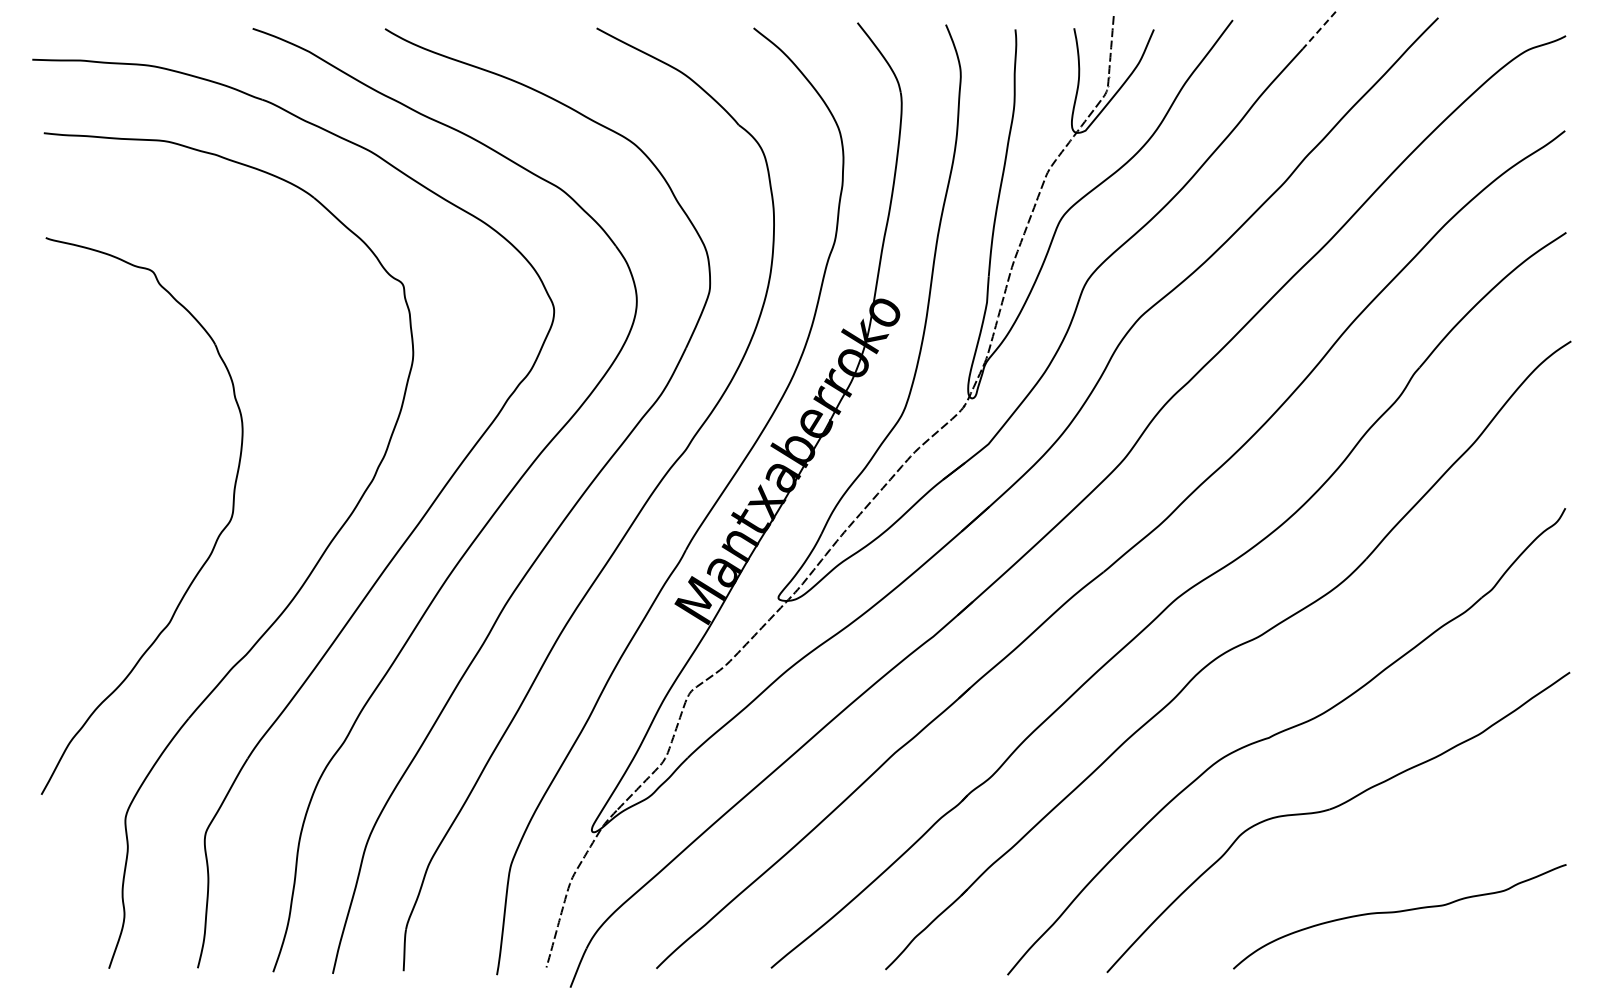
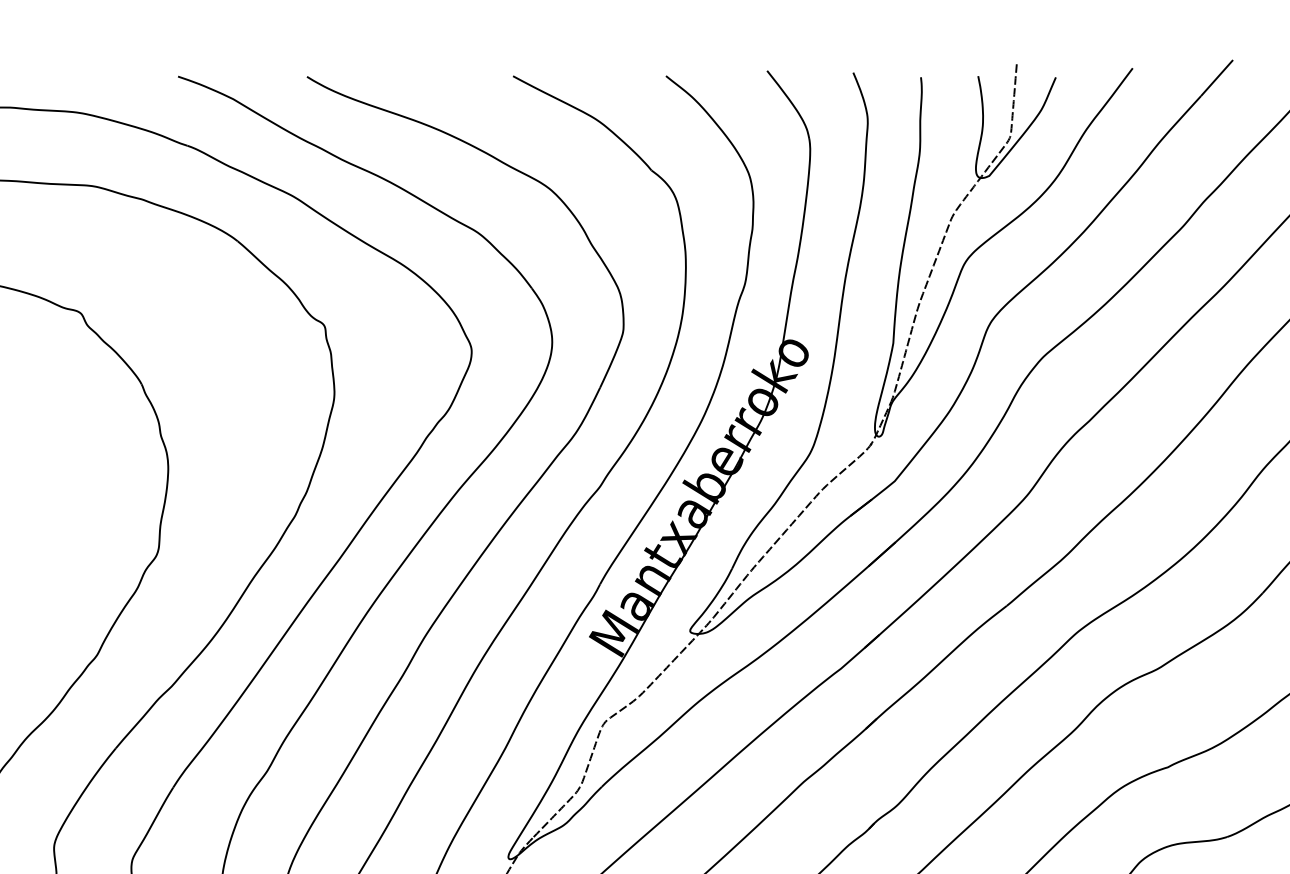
line: (1319, 30) -> (1217, 78), dashed -> solid

